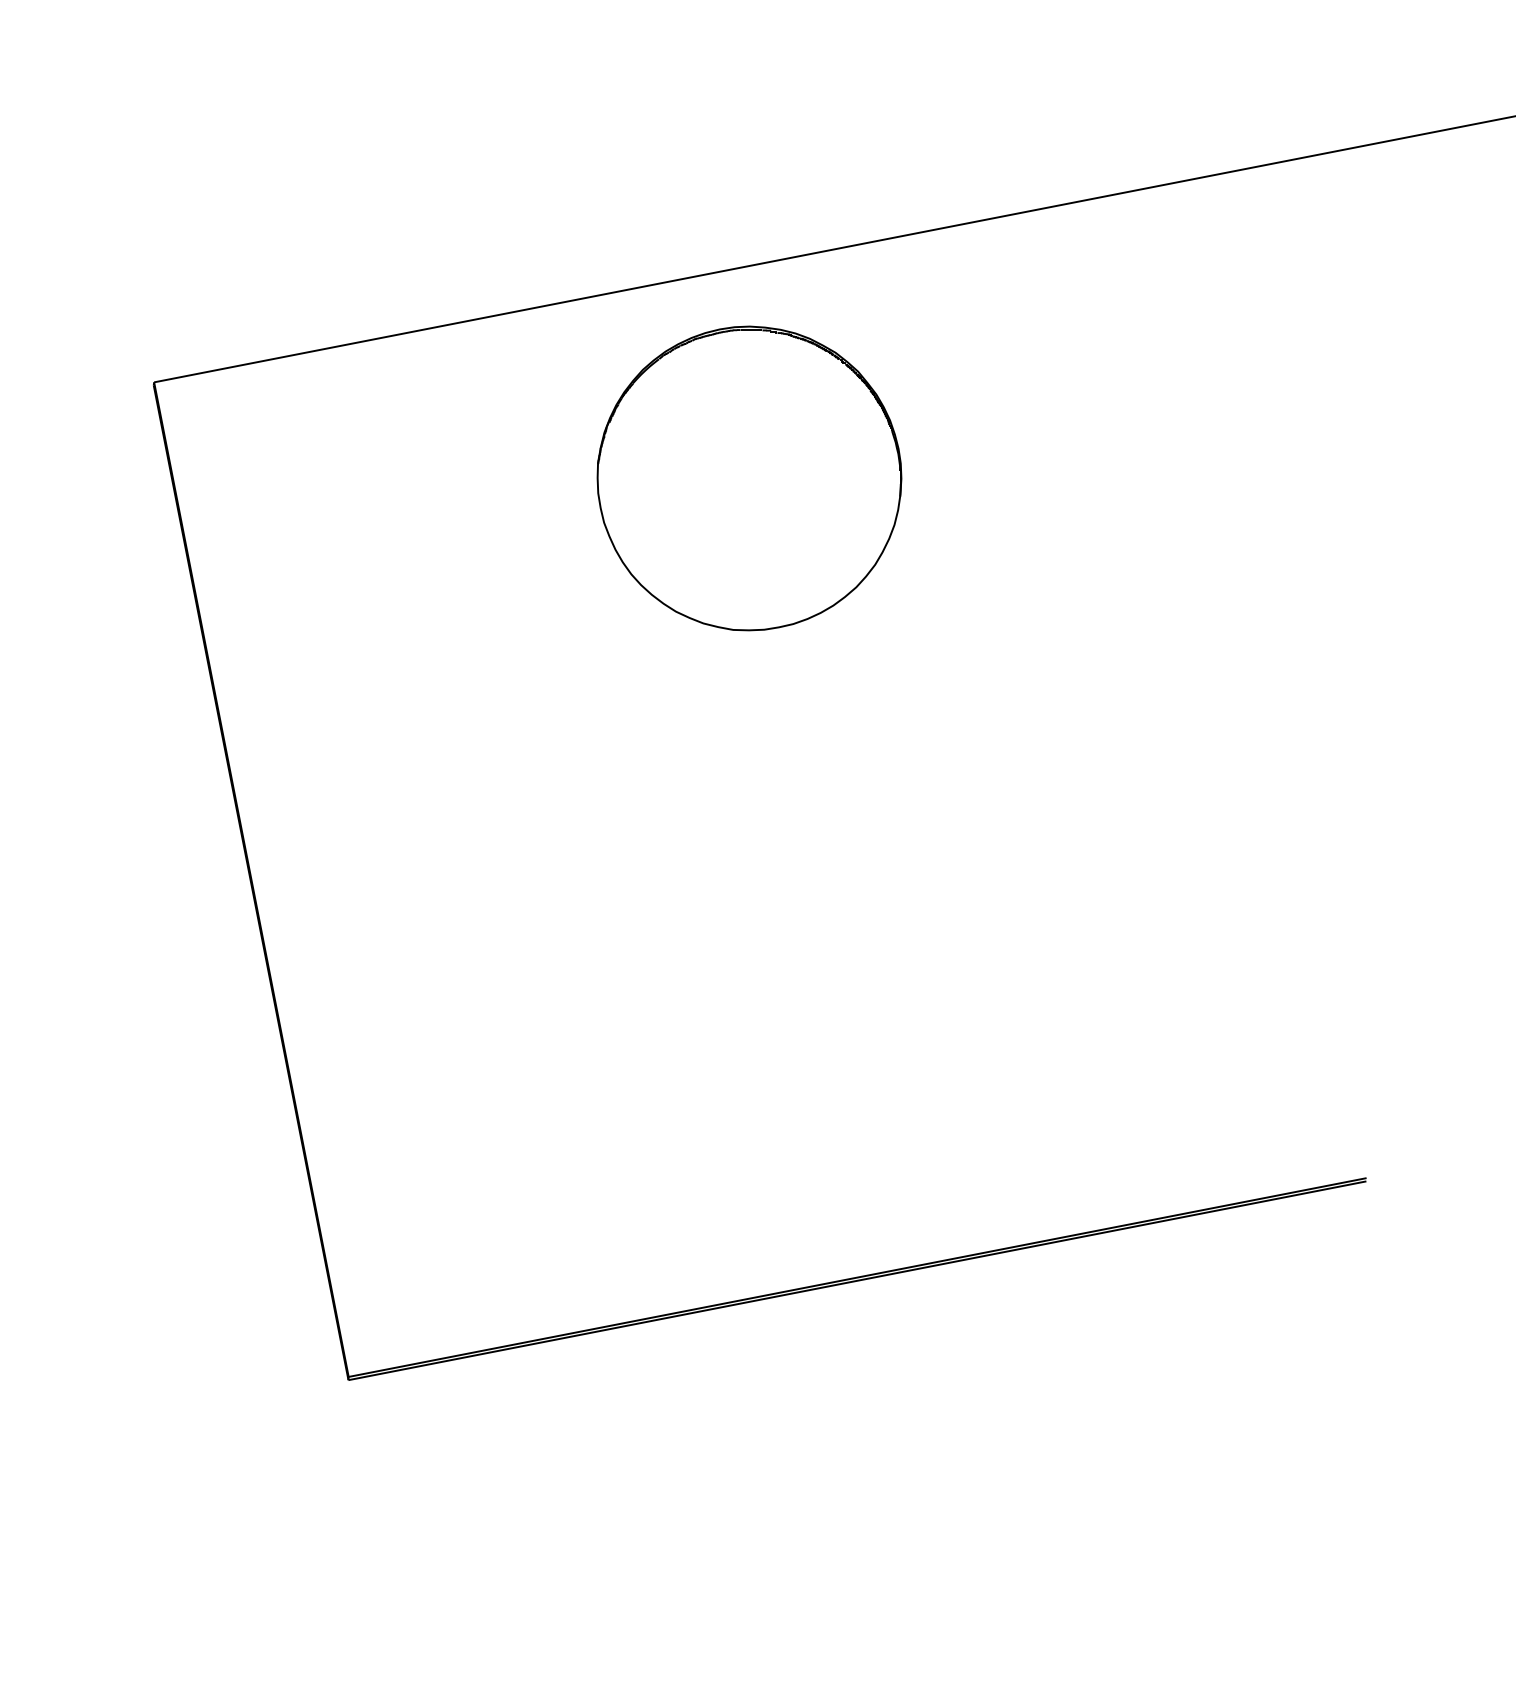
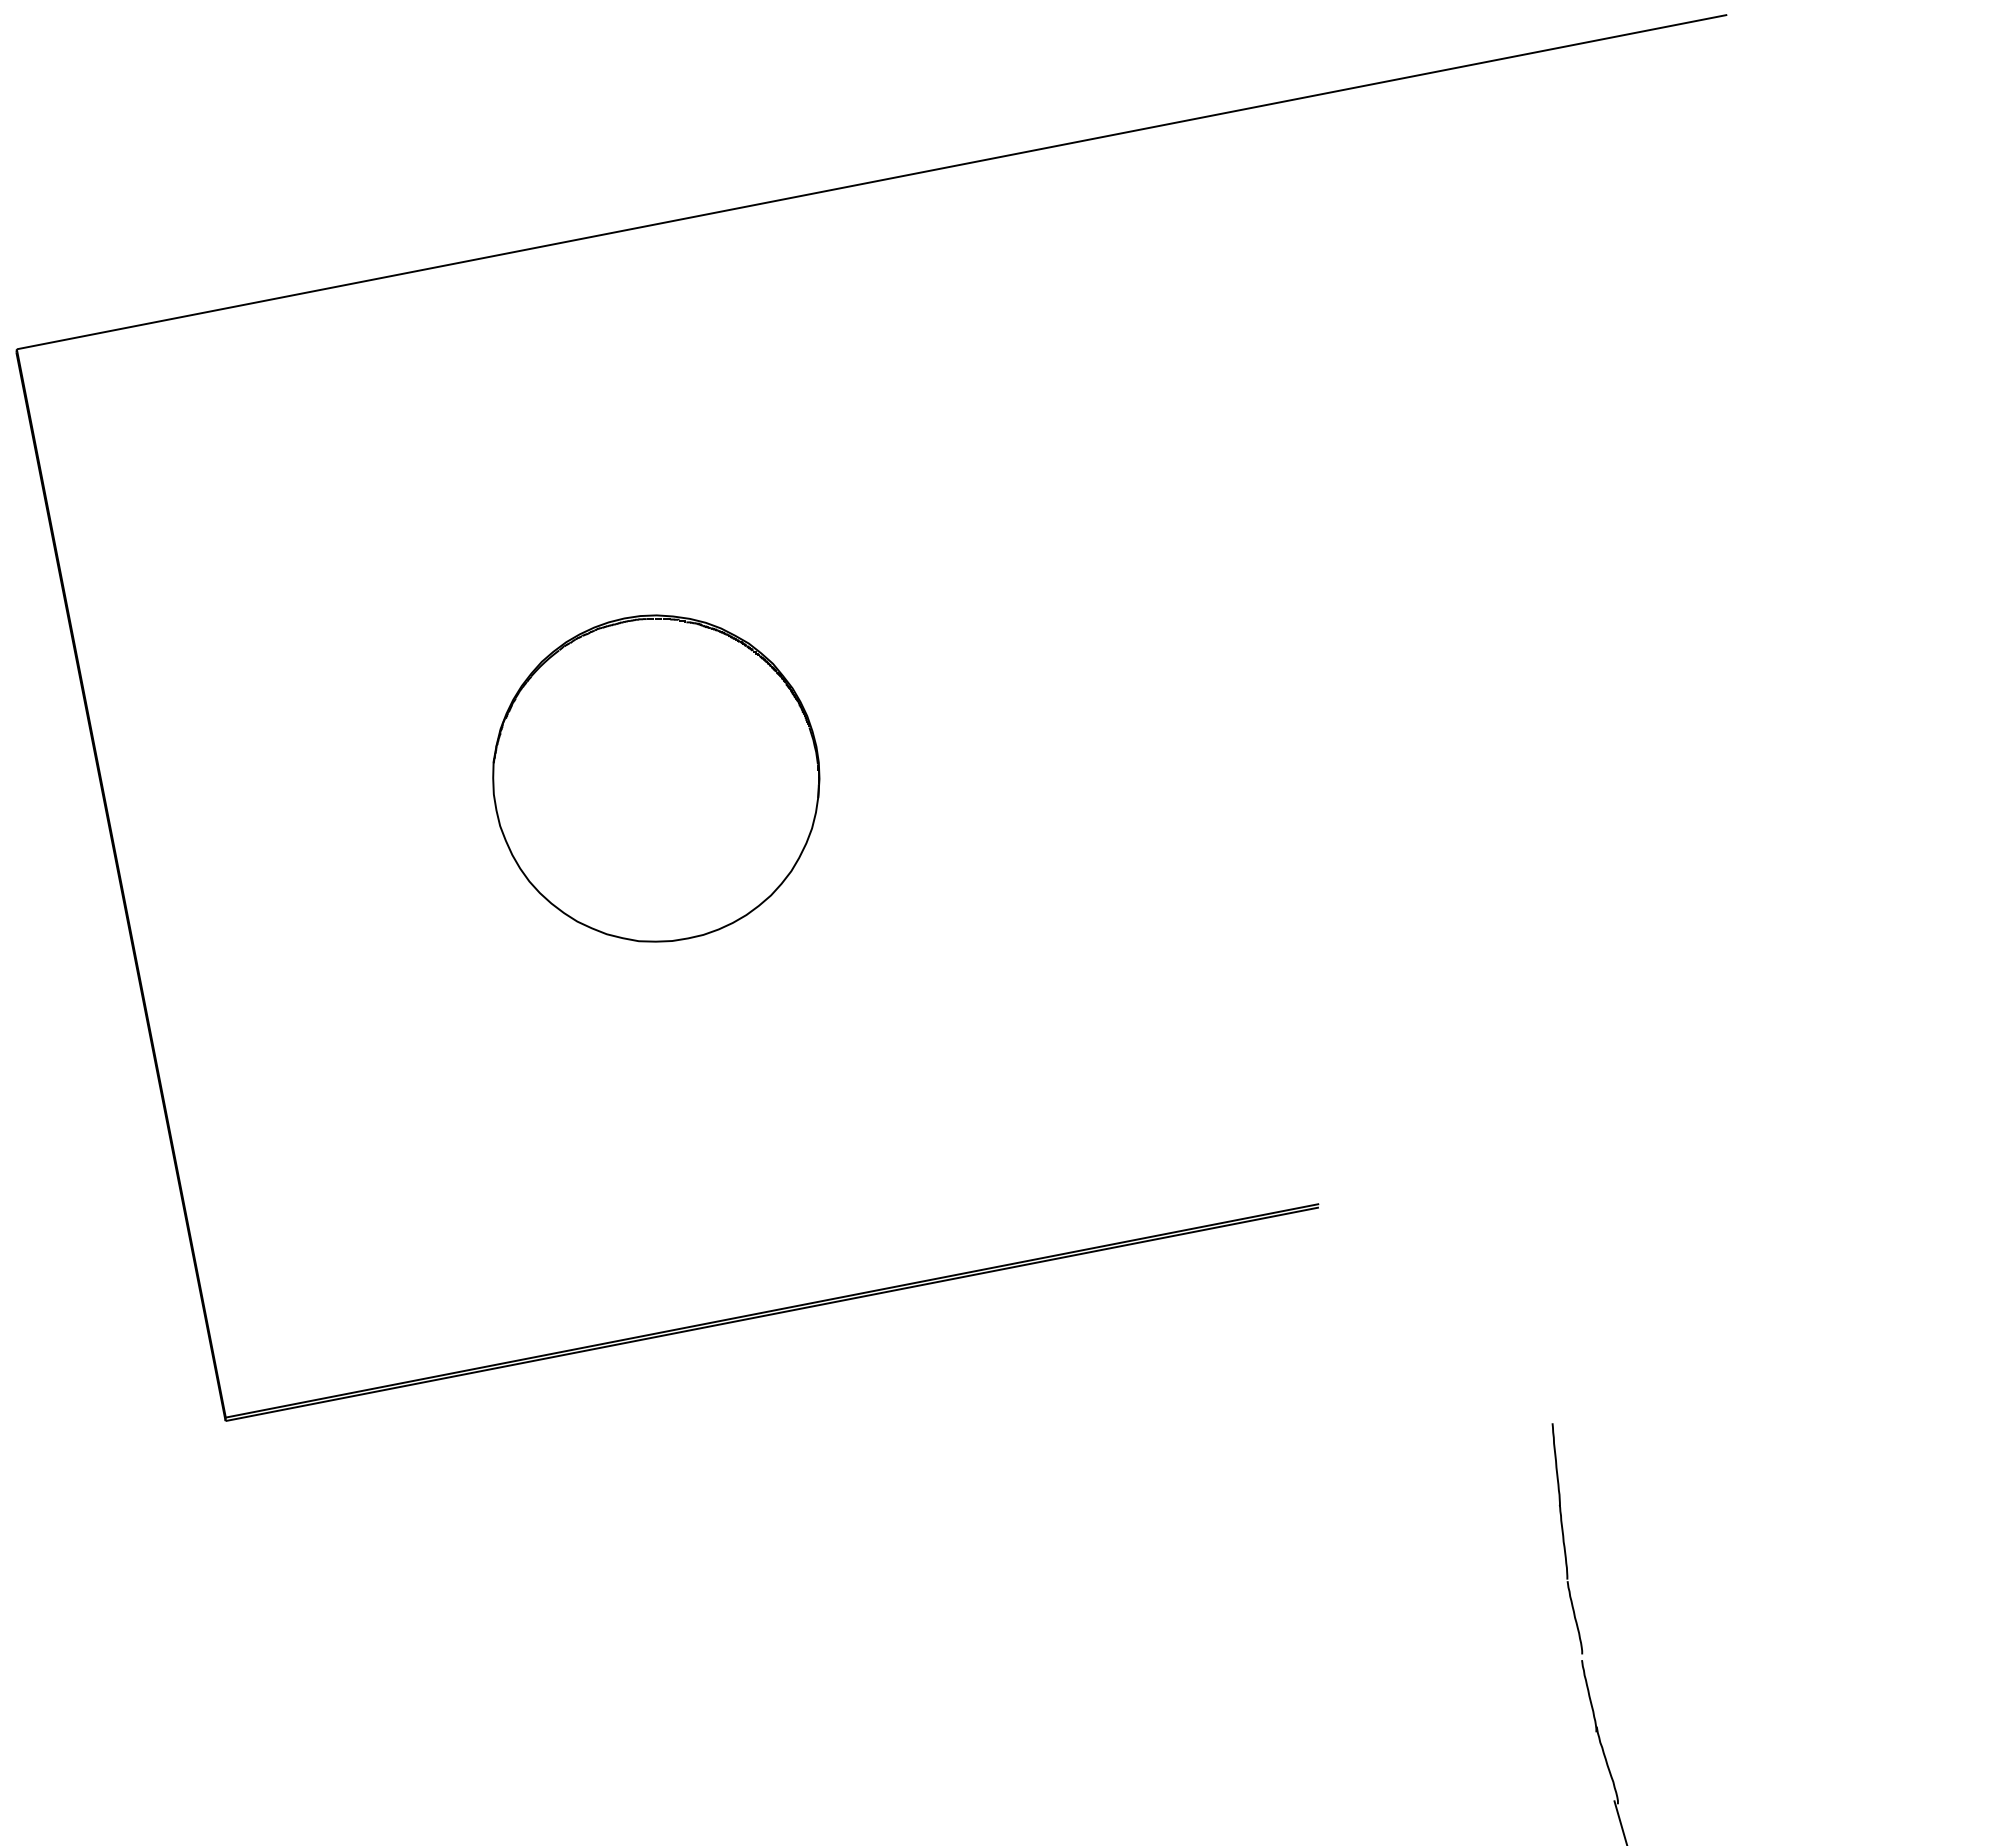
part: (749, 478) -> (656, 778), moved

